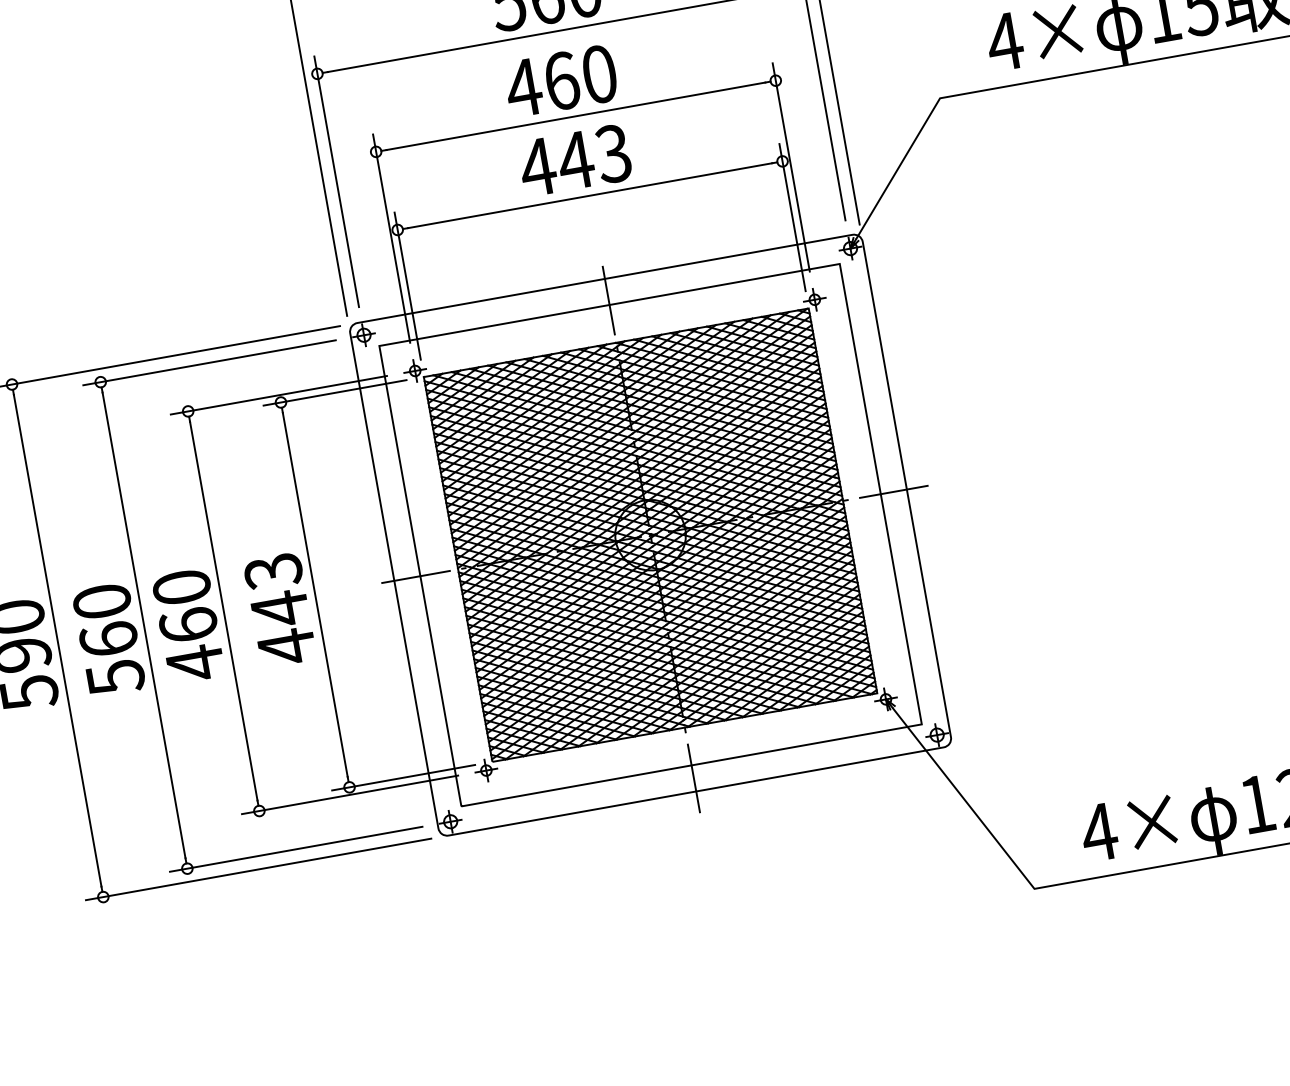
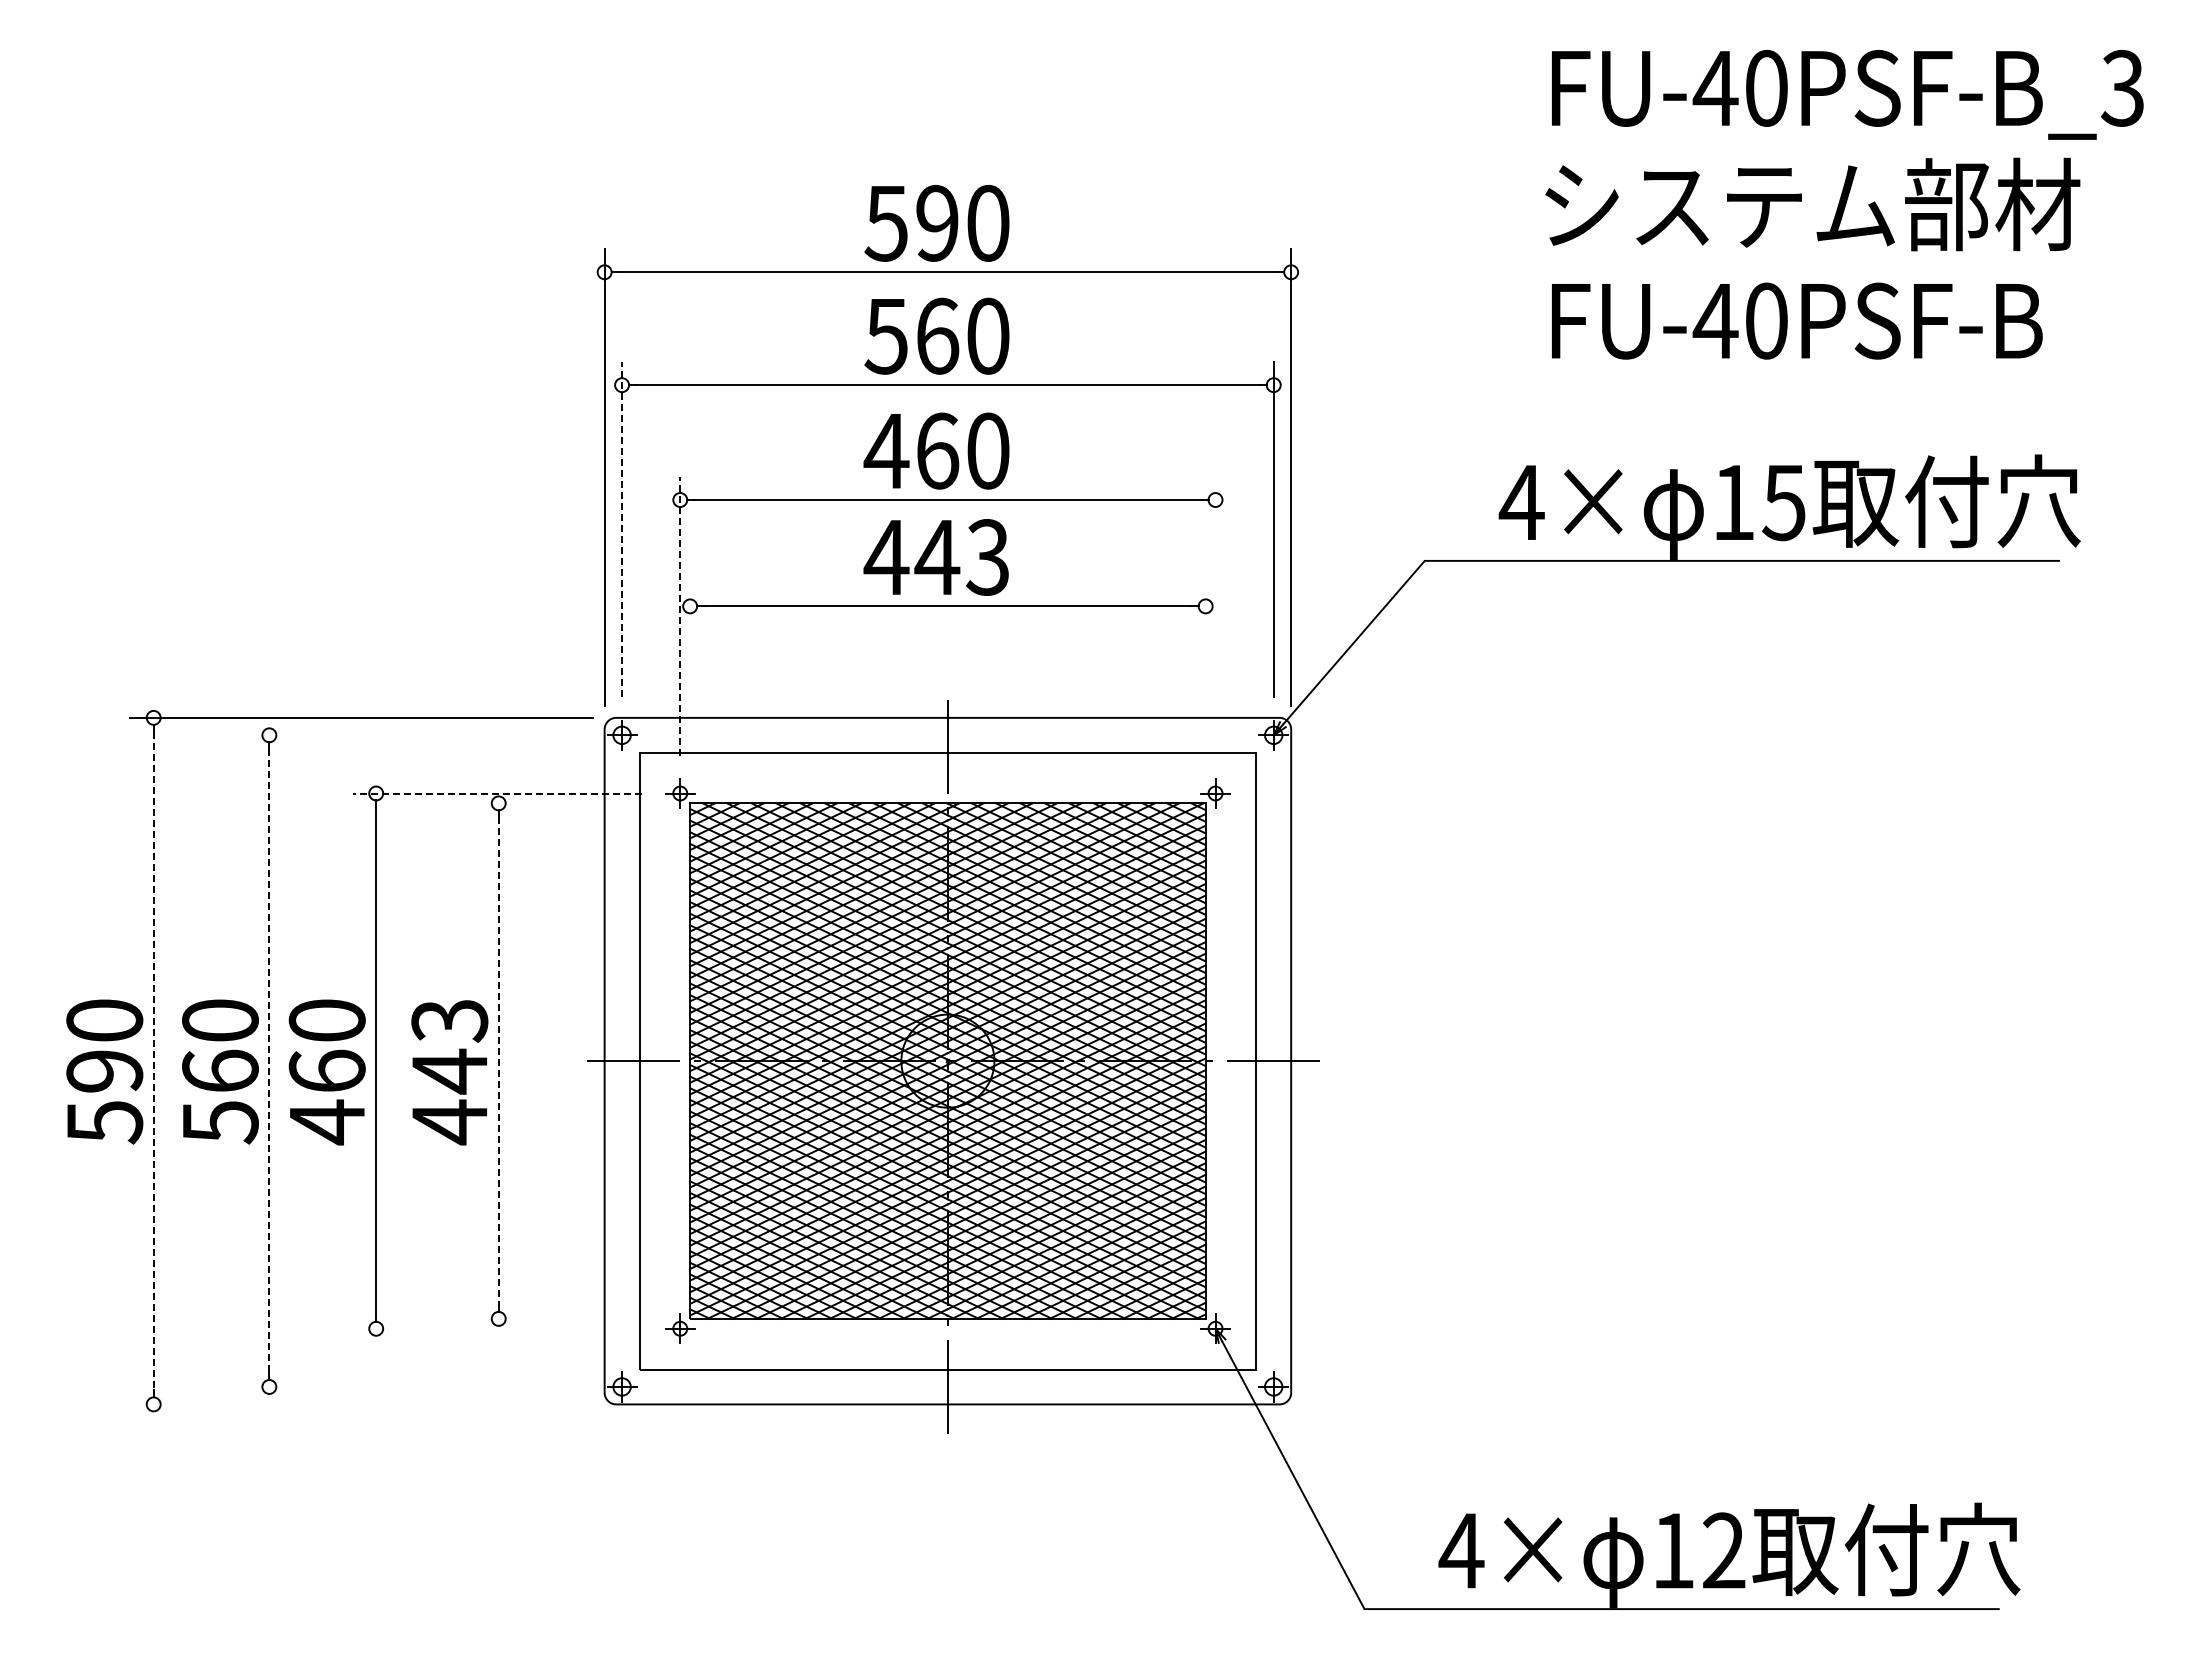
line: (791, 166) -> (1215, 615), removed
line: (336, 181) -> (622, 529), solid -> dashed
line: (792, 217) -> (1205, 681), removed
line: (391, 238) -> (680, 615), solid -> dashed
line: (407, 286) -> (690, 681), removed
line: (209, 362) -> (415, 735), removed
line: (334, 393) -> (570, 803), removed
line: (278, 395) -> (497, 793), solid -> dashed
line: (315, 595) -> (498, 1061), solid -> dashed
line: (144, 625) -> (269, 1061), solid -> dashed
line: (57, 641) -> (153, 1061), solid -> dashed
line: (403, 777) -> (570, 1318), removed
line: (349, 794) -> (497, 1328), removed
line: (296, 848) -> (415, 1386), removed
line: (258, 869) -> (361, 1404), removed

